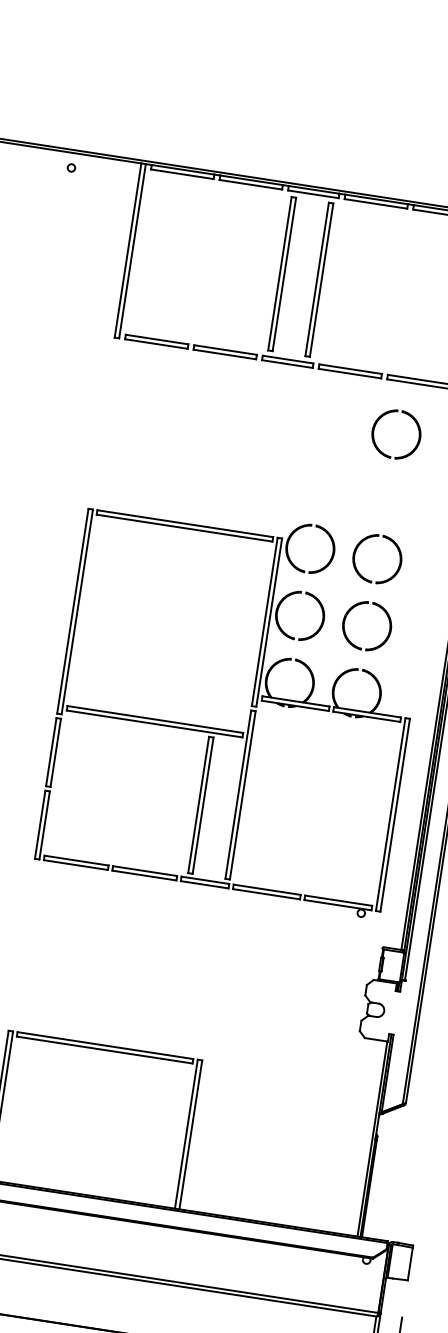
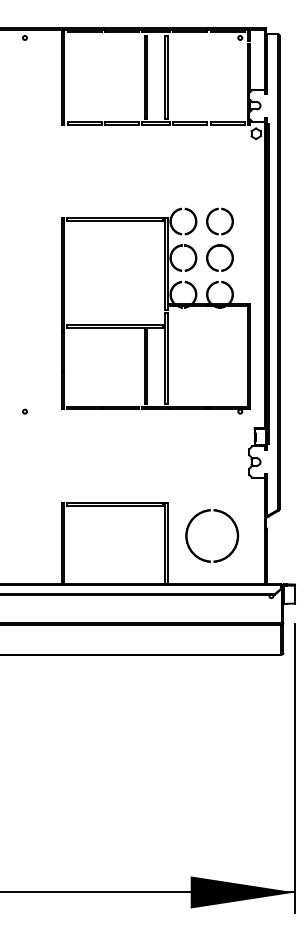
part: (378, 424) -> (209, 149), removed
part: (301, 1097) -> (223, 514), added

